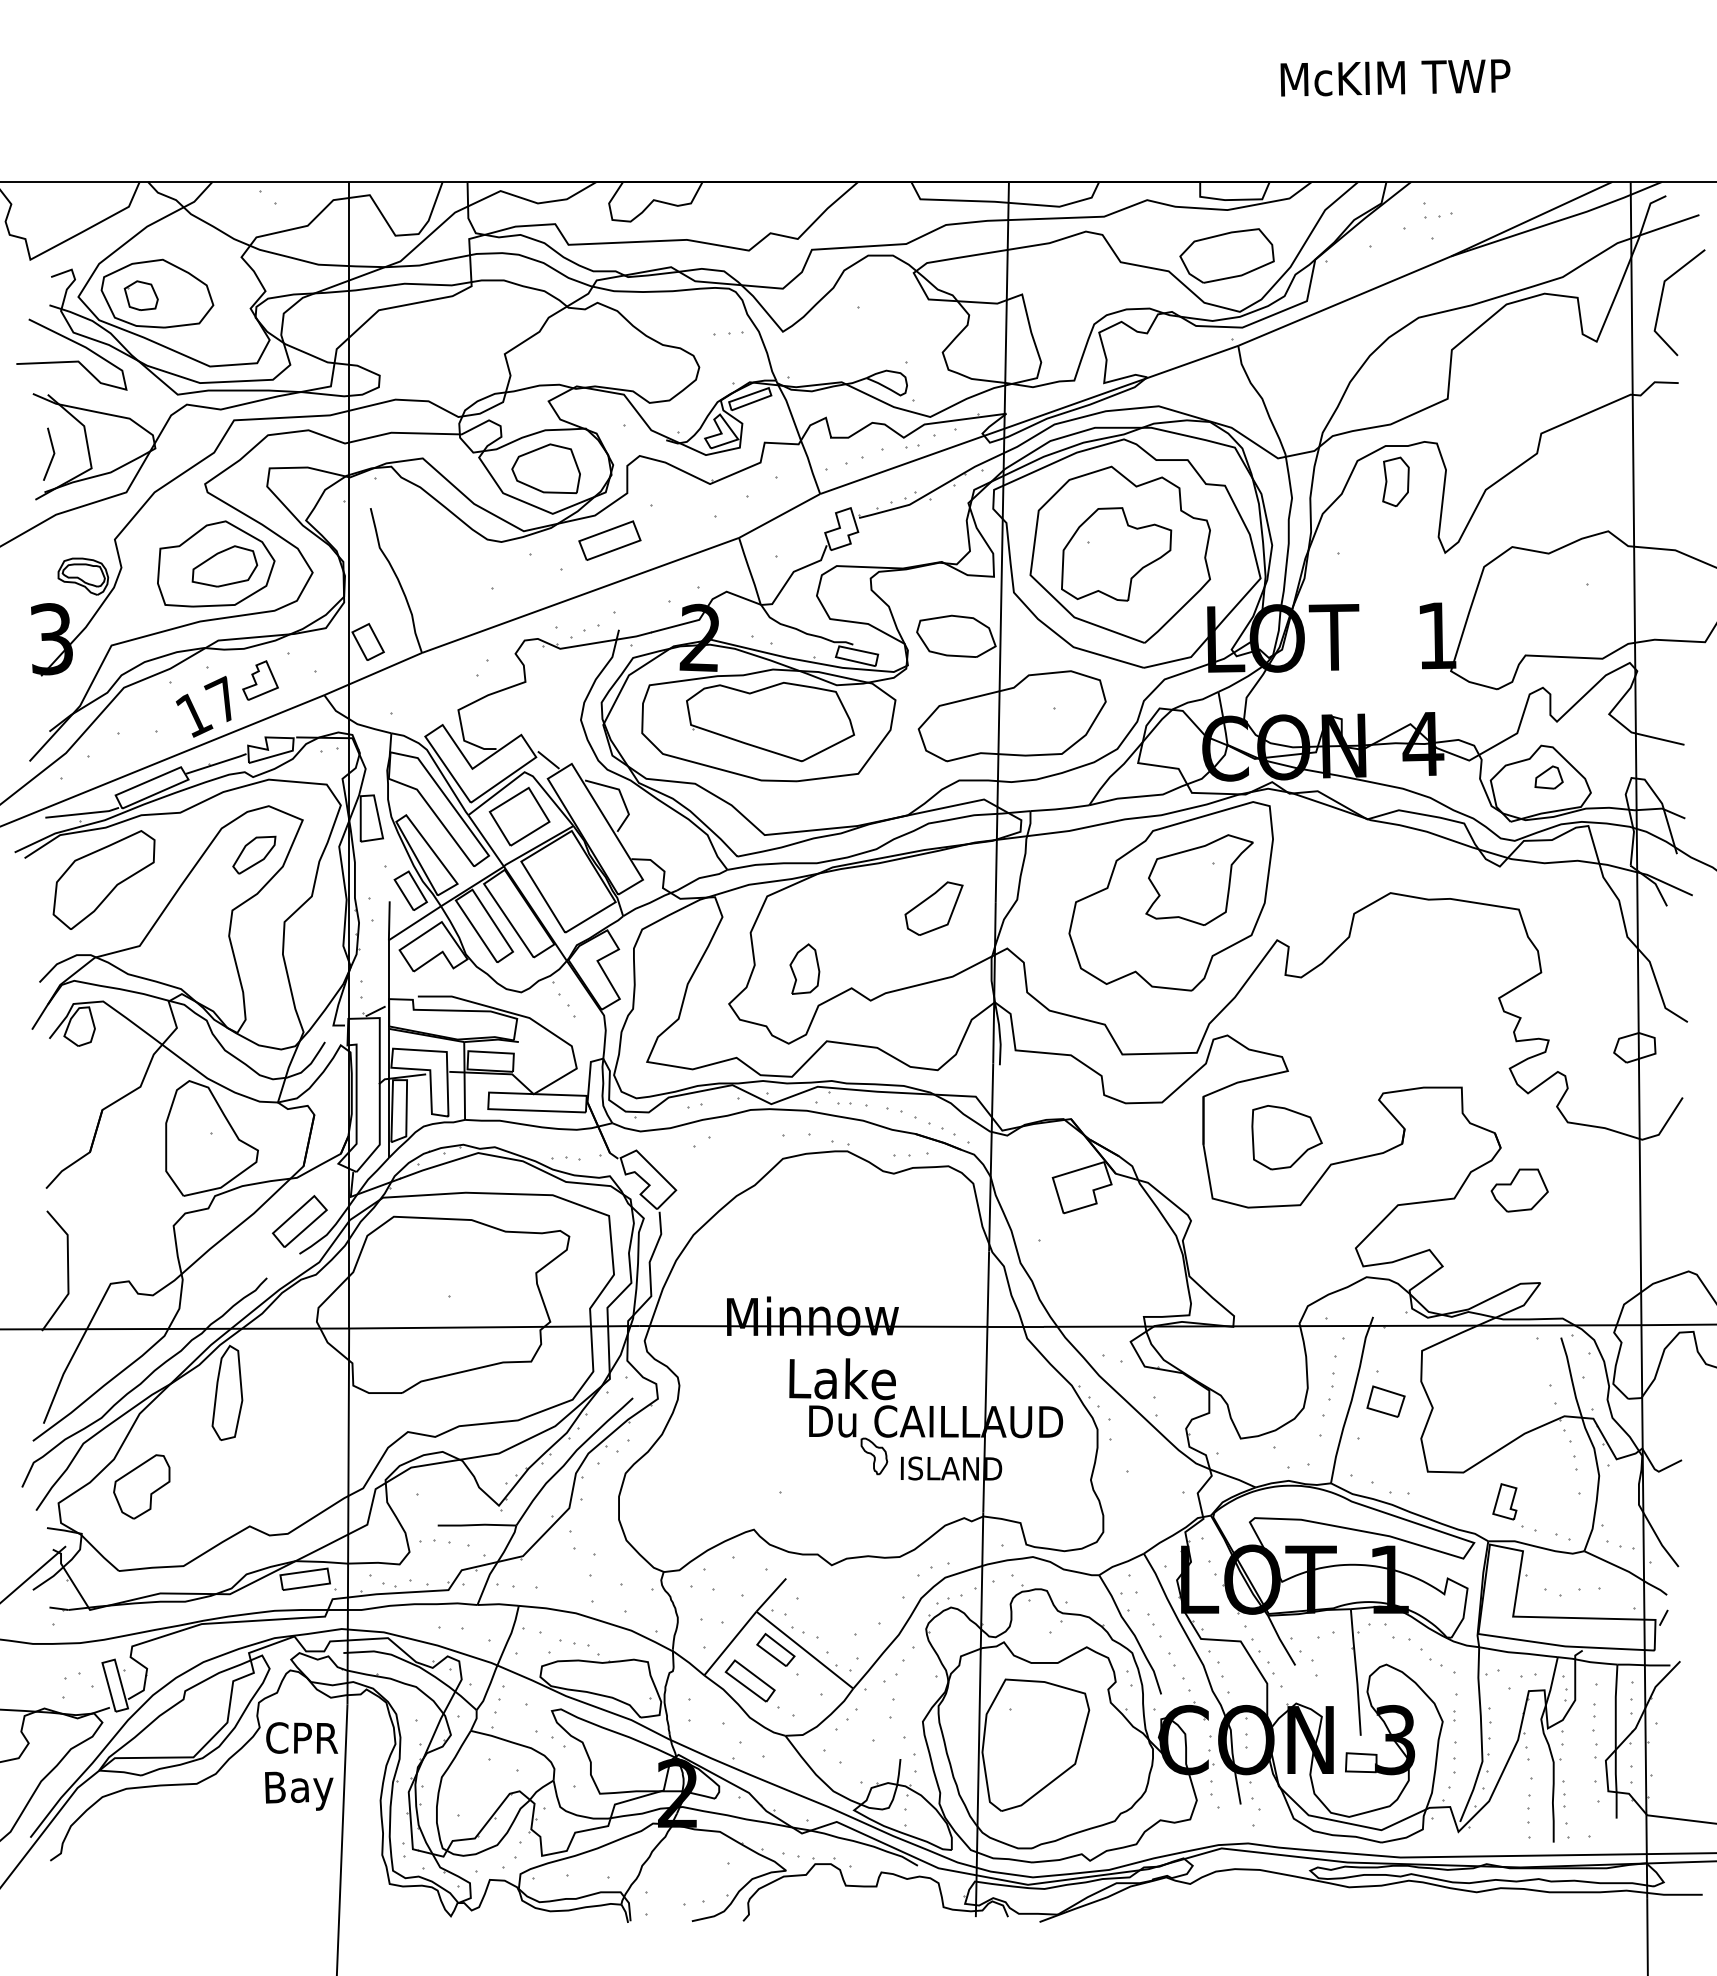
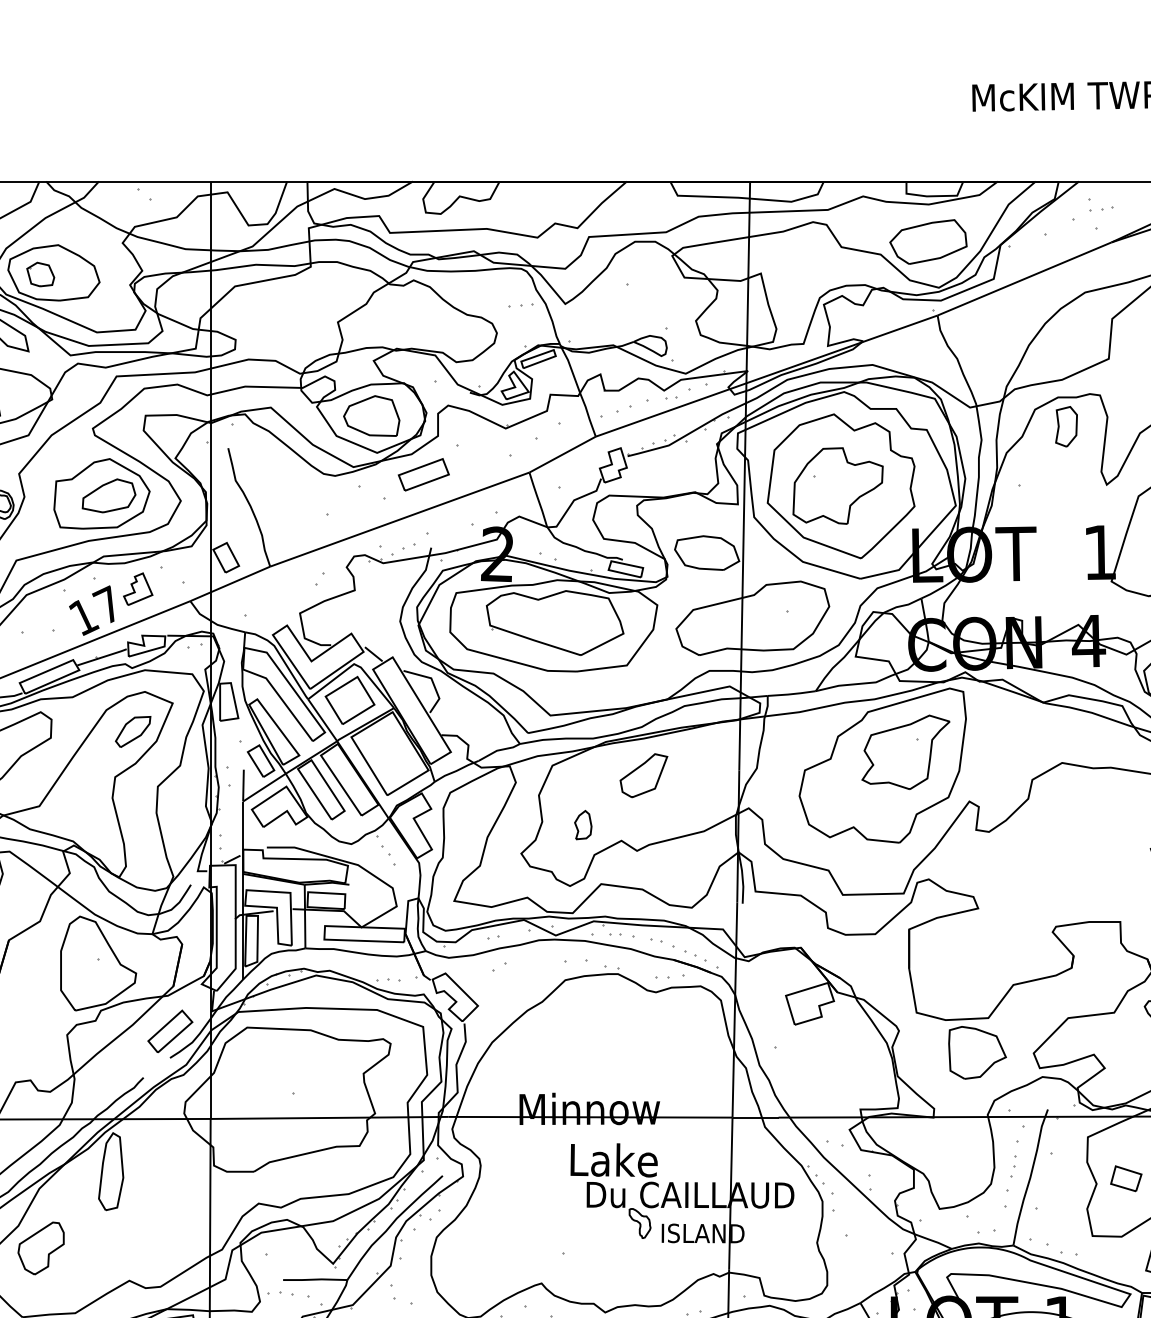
part: (933, 908) -> (643, 775), moved
part: (804, 968) -> (582, 824), size x0.7
part: (1286, 1137) -> (977, 1052), moved
part: (1385, 1401) -> (1125, 1178), moved

